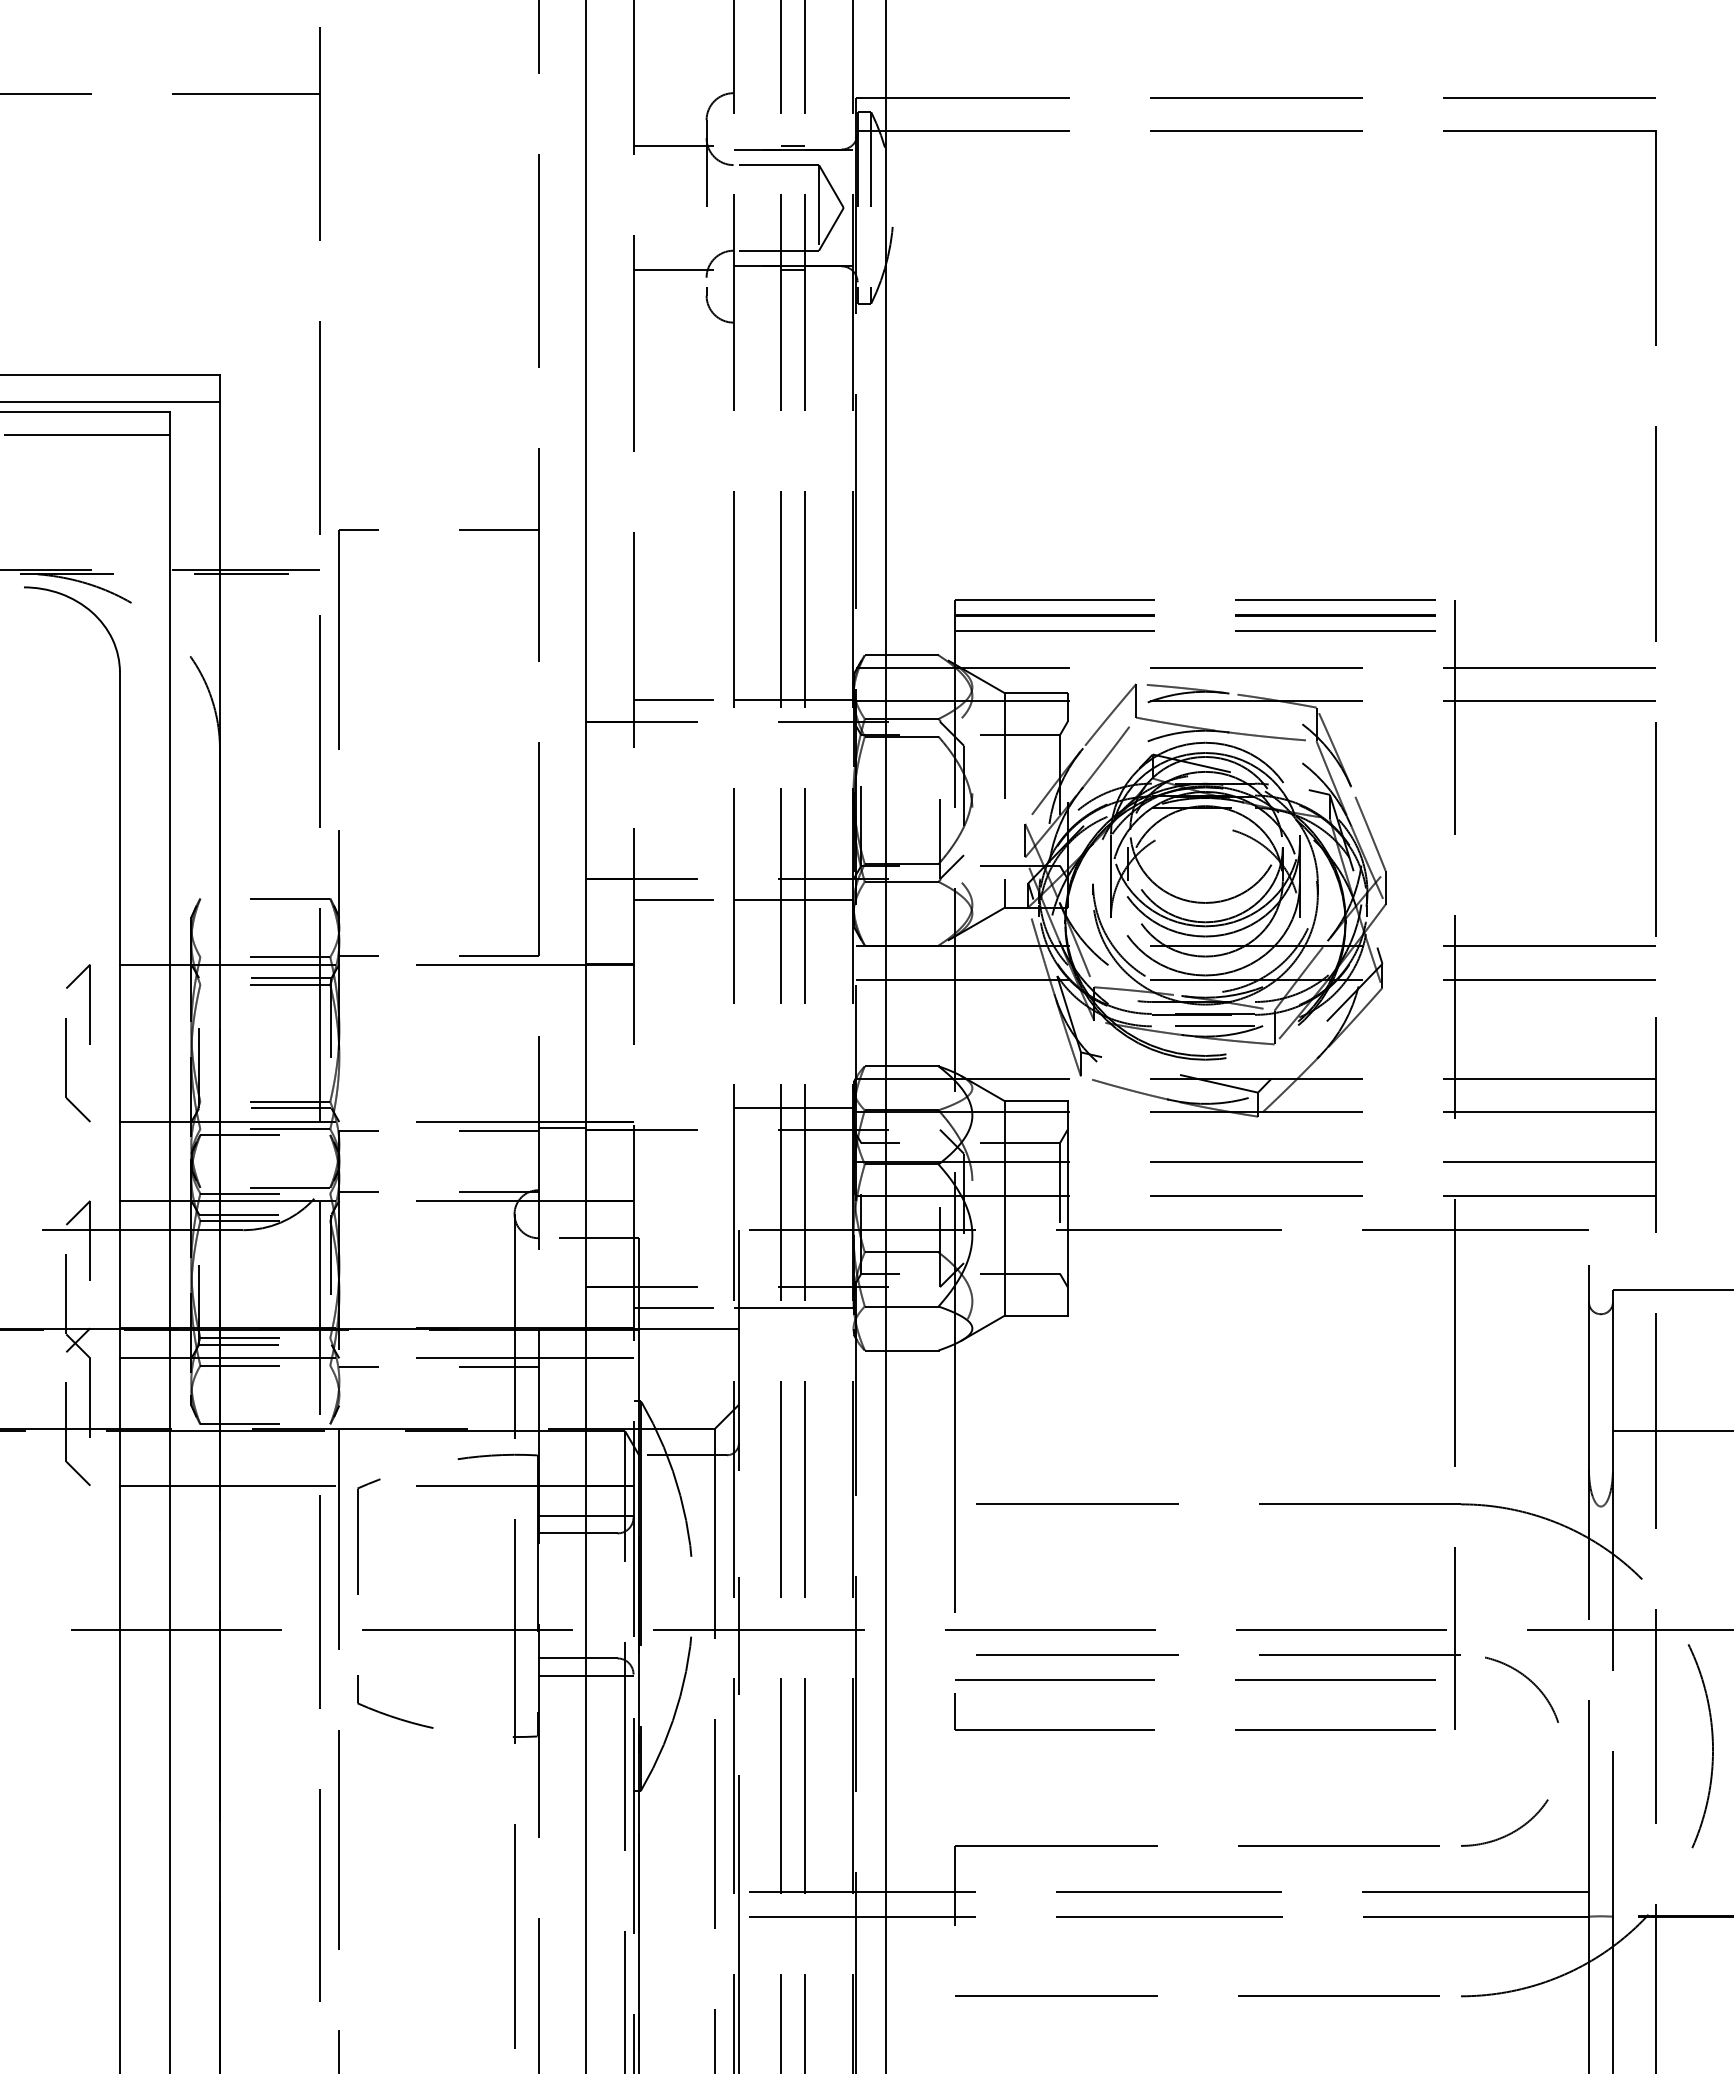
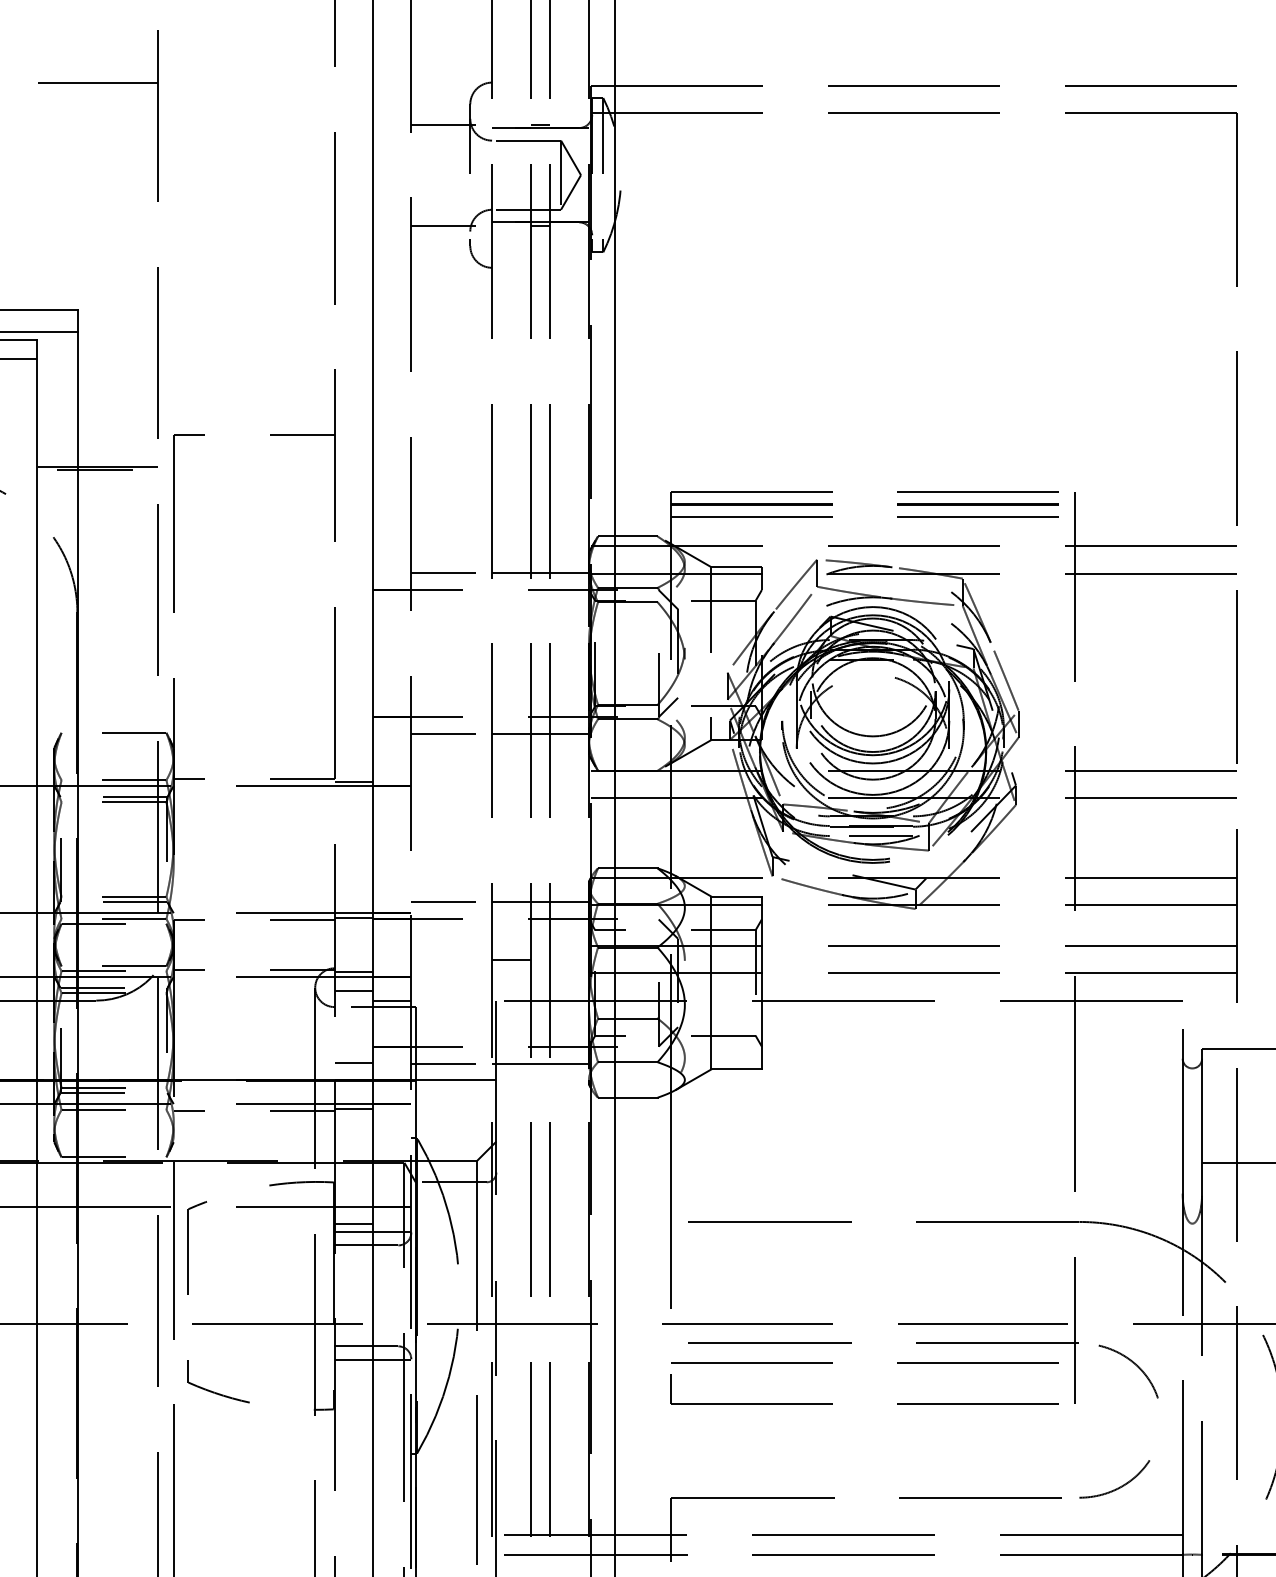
line: (562, 958) -> (353, 781), added
line: (673, 1107) -> (443, 901), added
line: (757, 1180) -> (511, 960), added
line: (562, 1195) -> (353, 972), added
line: (562, 1217) -> (353, 990), added
line: (609, 1230) -> (391, 1000), added
line: (562, 1306) -> (353, 1062), added
line: (562, 1364) -> (353, 1109), added
line: (562, 1506) -> (353, 1223), added

